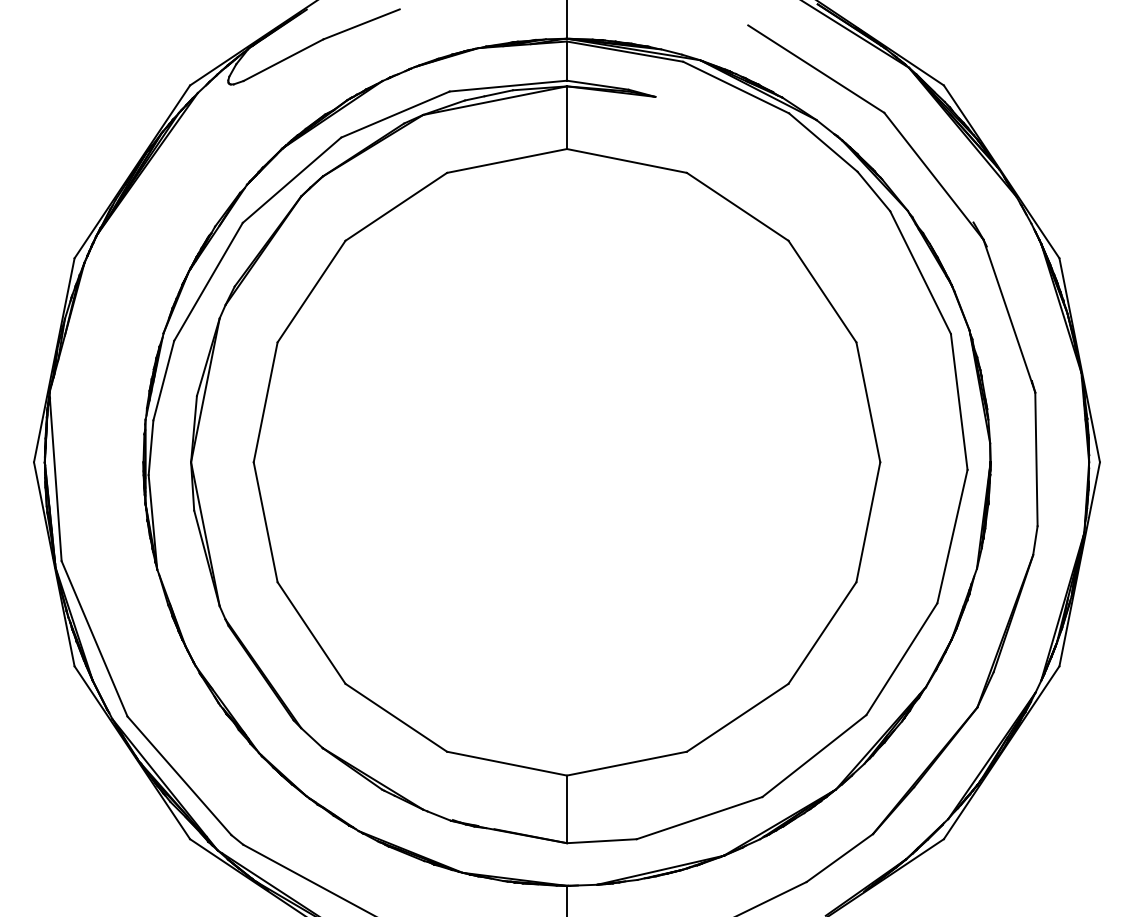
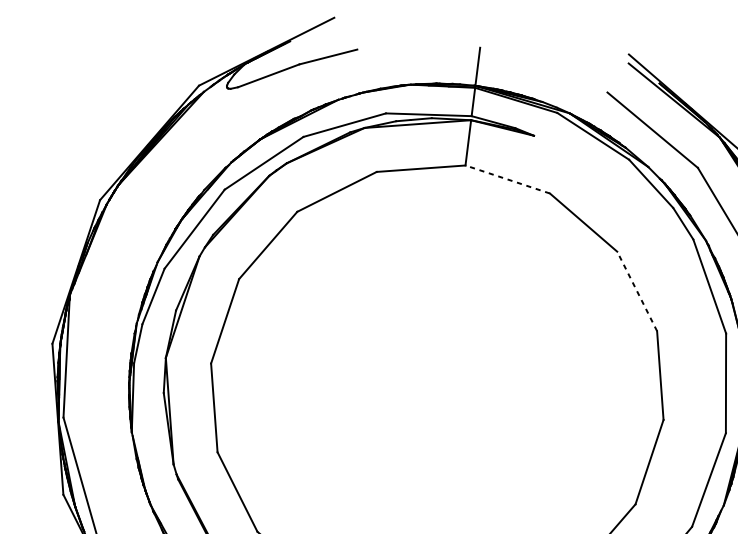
line: (626, 160) -> (507, 179), solid -> dashed
line: (822, 291) -> (637, 291), solid -> dashed

